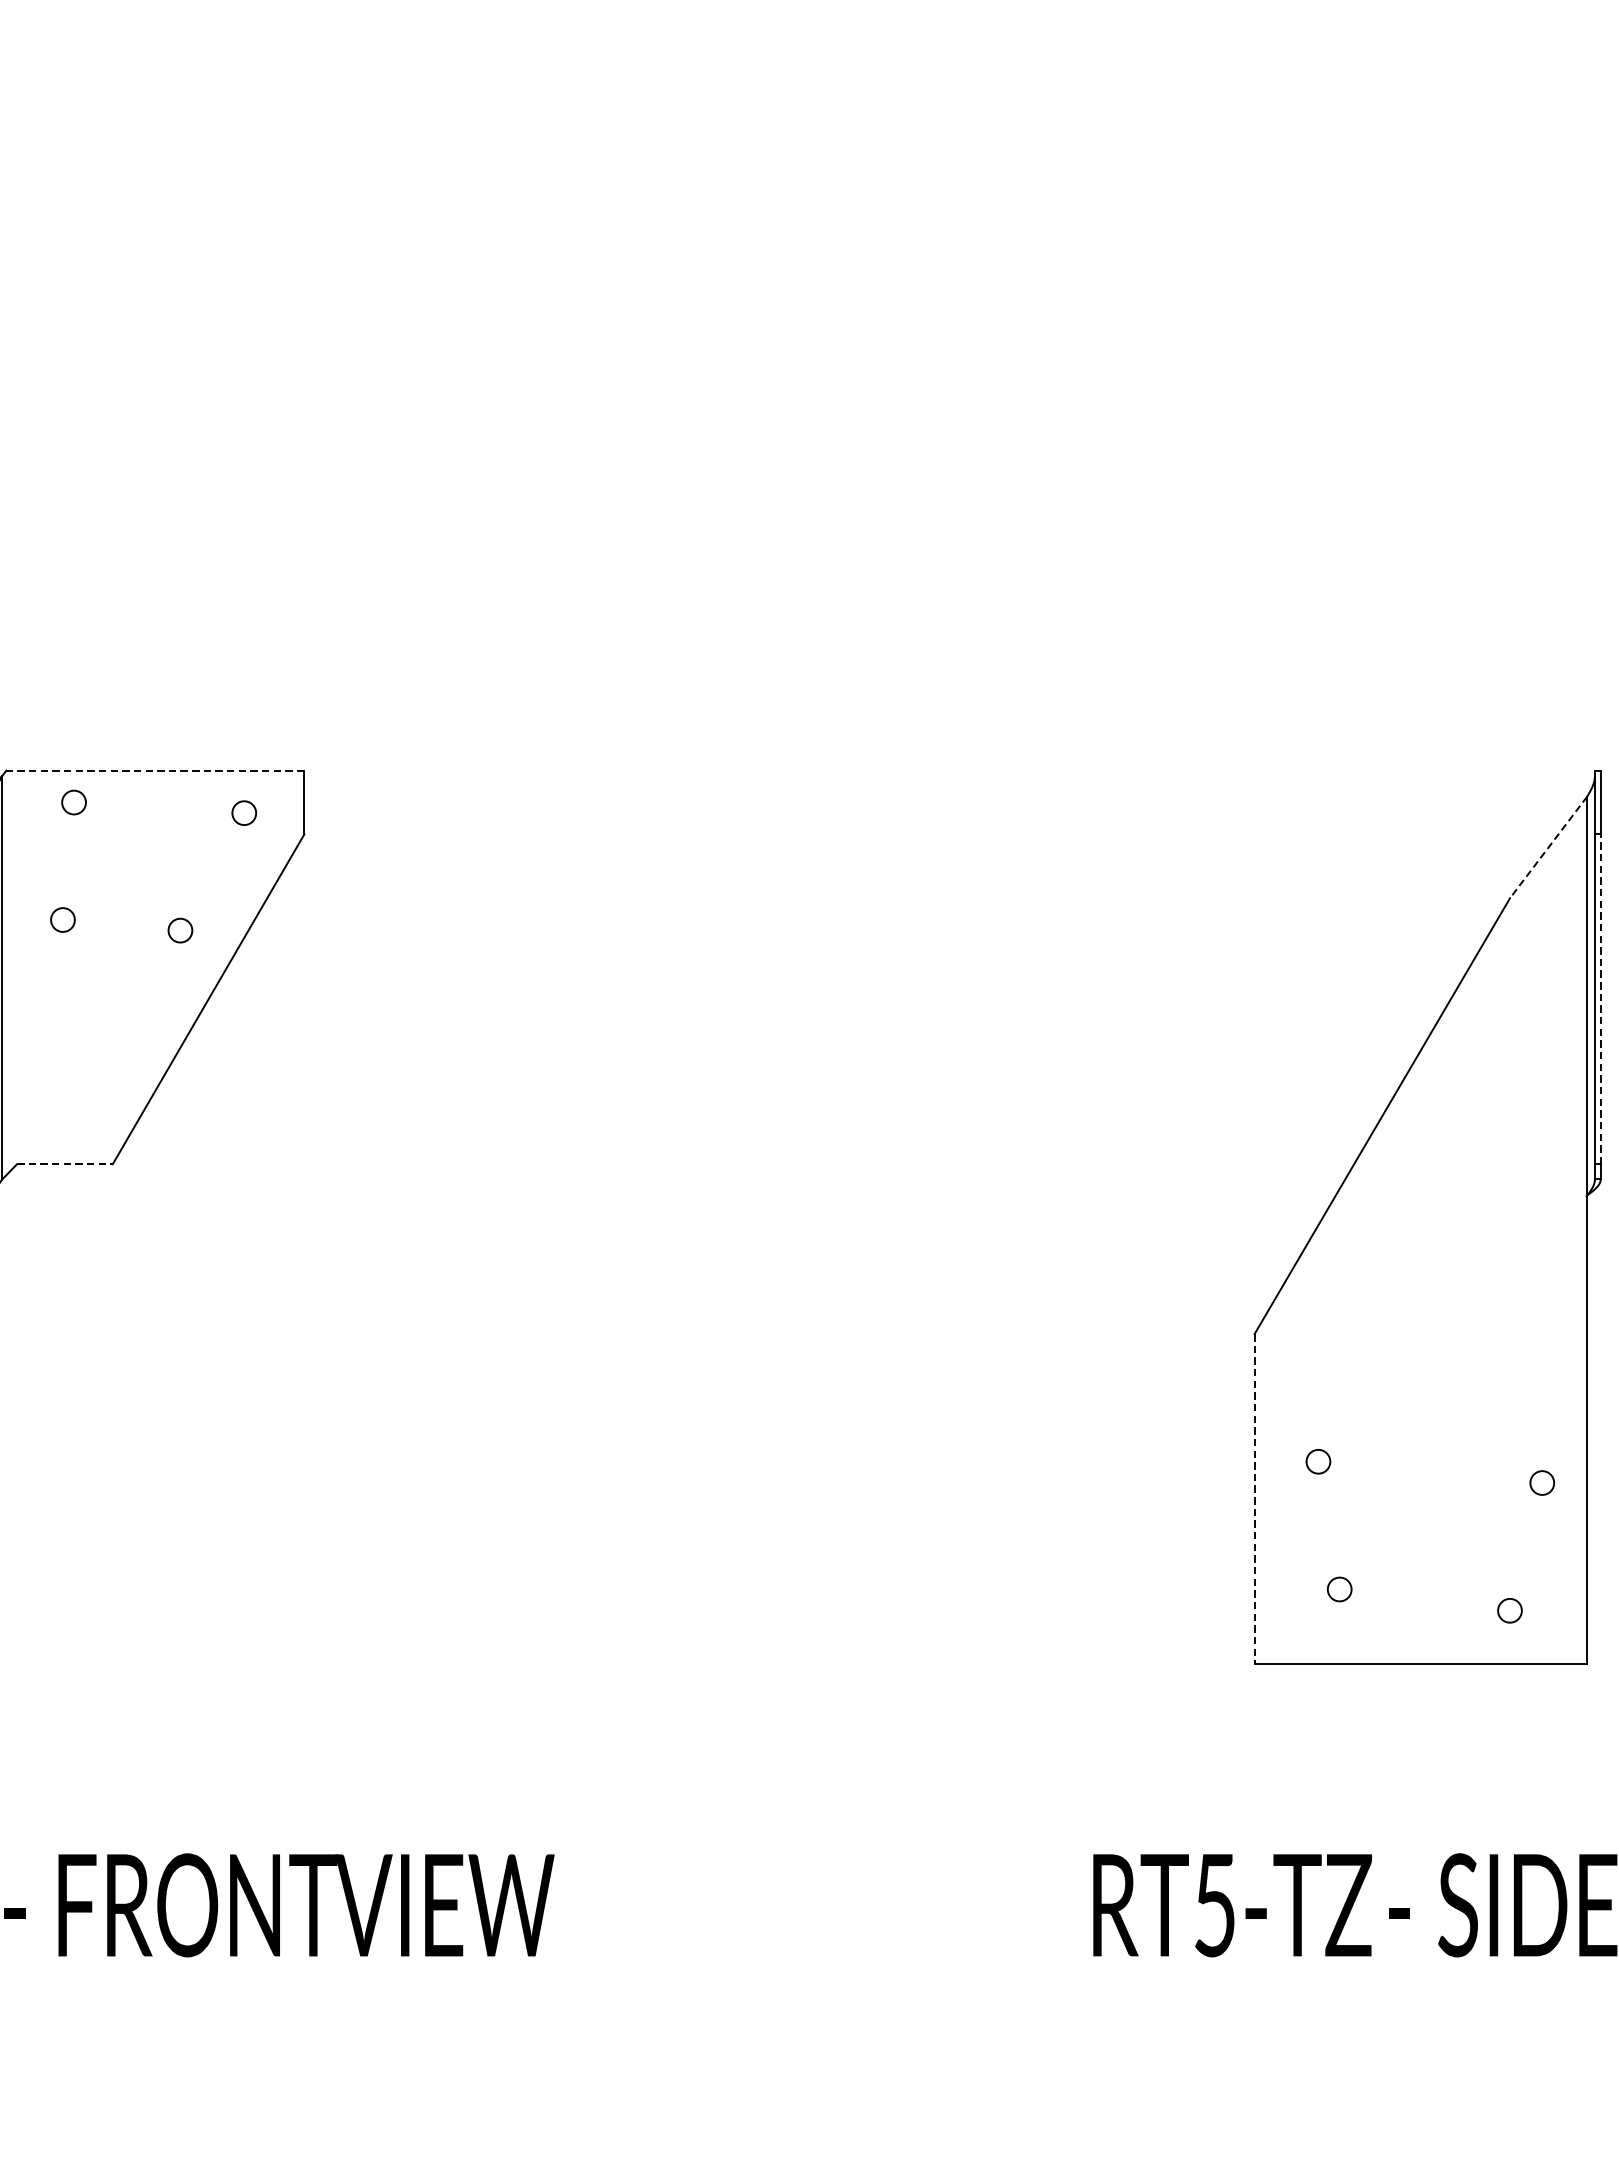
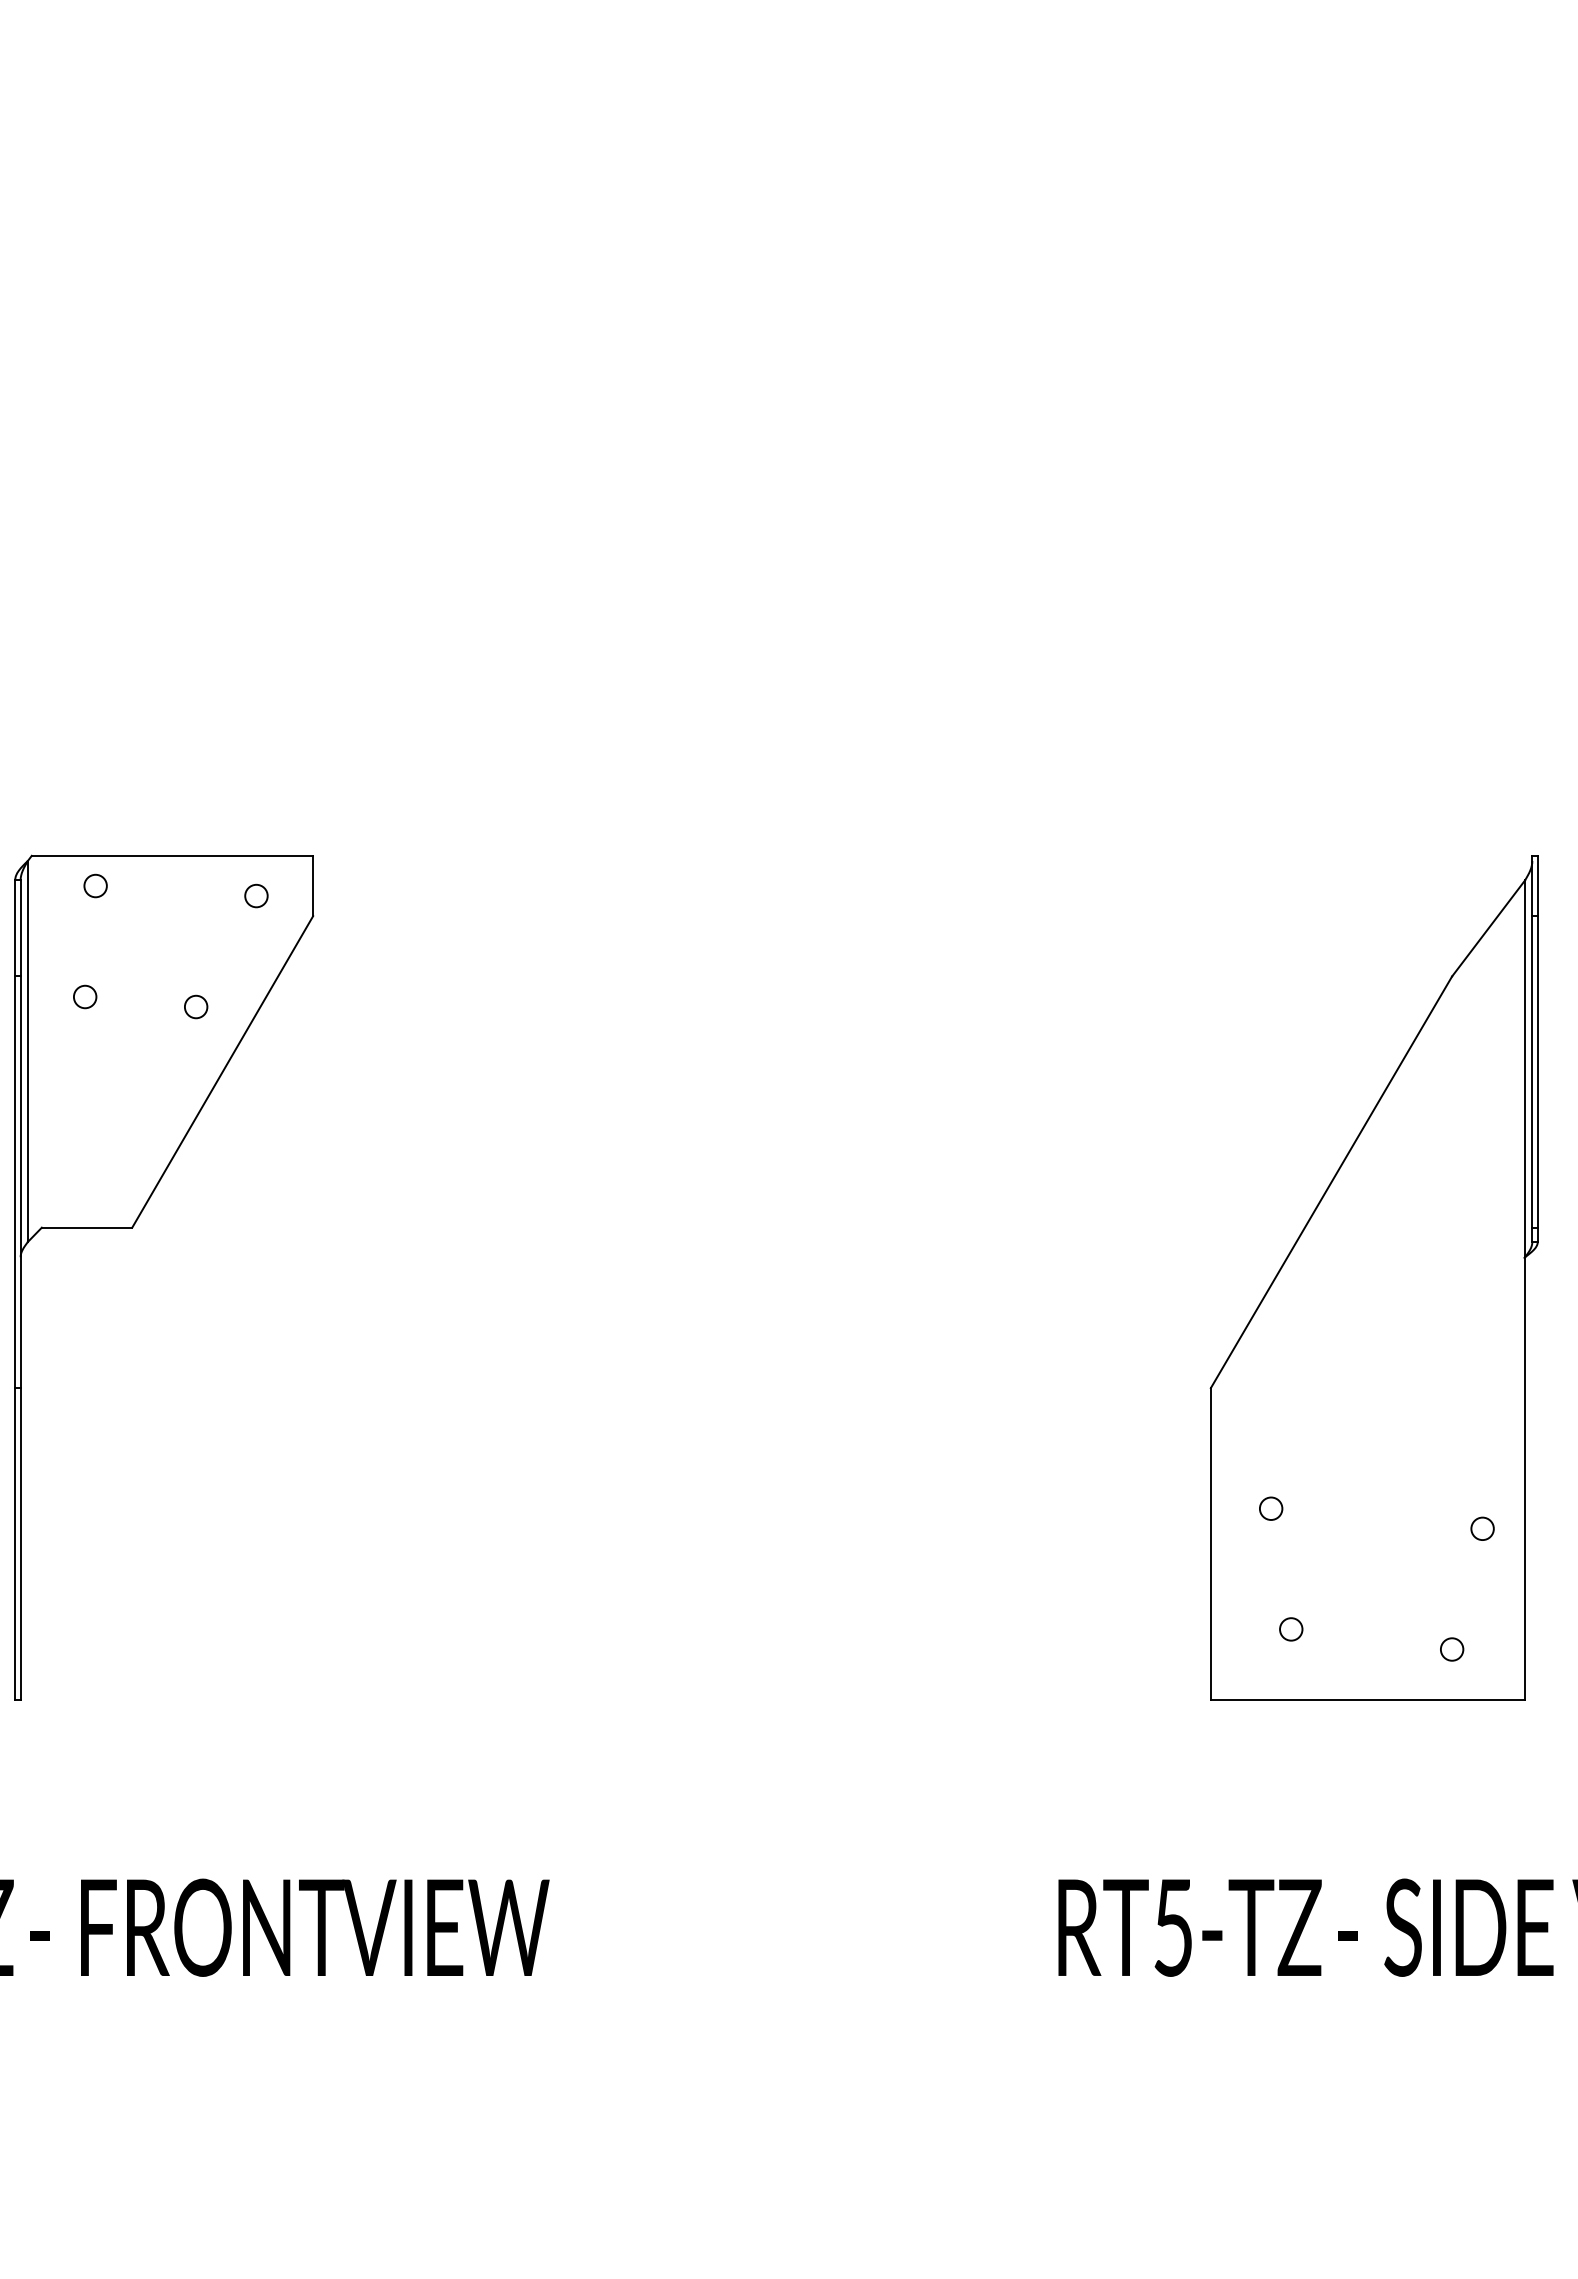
line: (155, 770) -> (172, 855), dashed -> solid
line: (1548, 847) -> (1488, 928), dashed -> solid
line: (1600, 998) -> (1537, 1071), dashed -> solid
line: (65, 1164) -> (87, 1227), dashed -> solid
line: (1254, 1499) -> (1210, 1544), dashed -> solid

